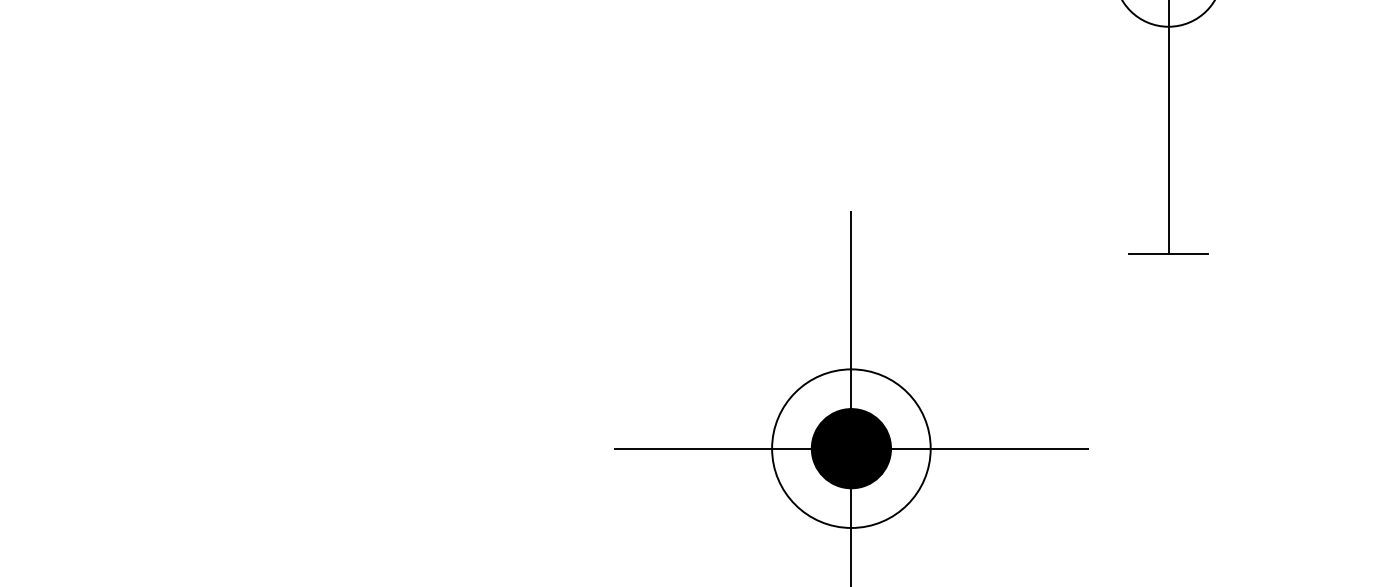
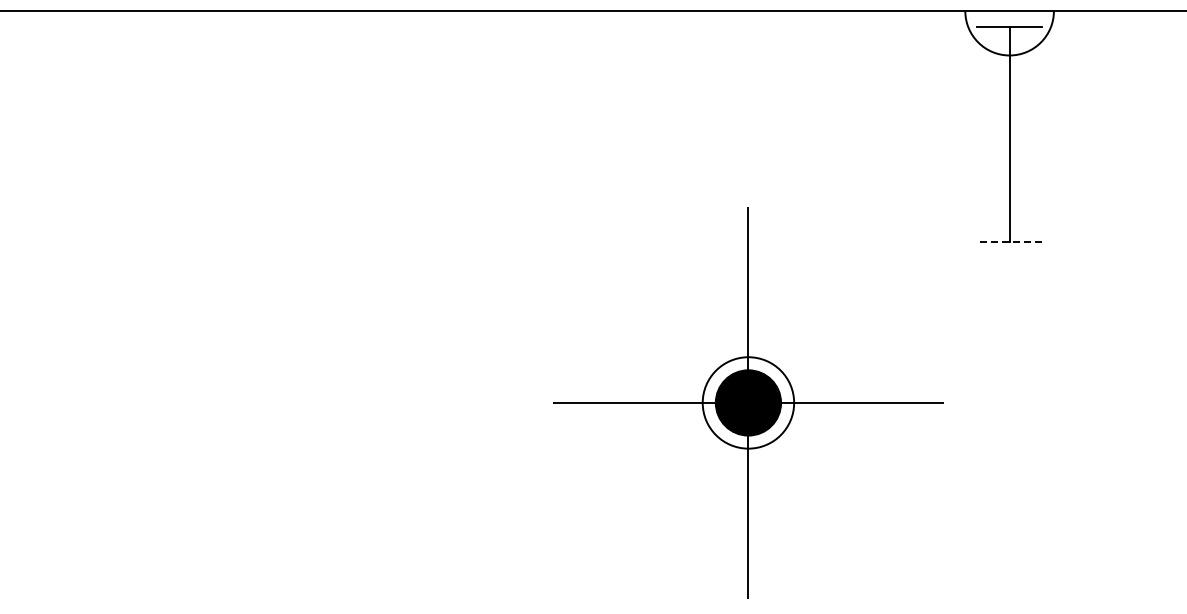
line: (1168, 253) -> (1009, 242), solid -> dashed
circle: (851, 448) -> (748, 402), size x0.7

